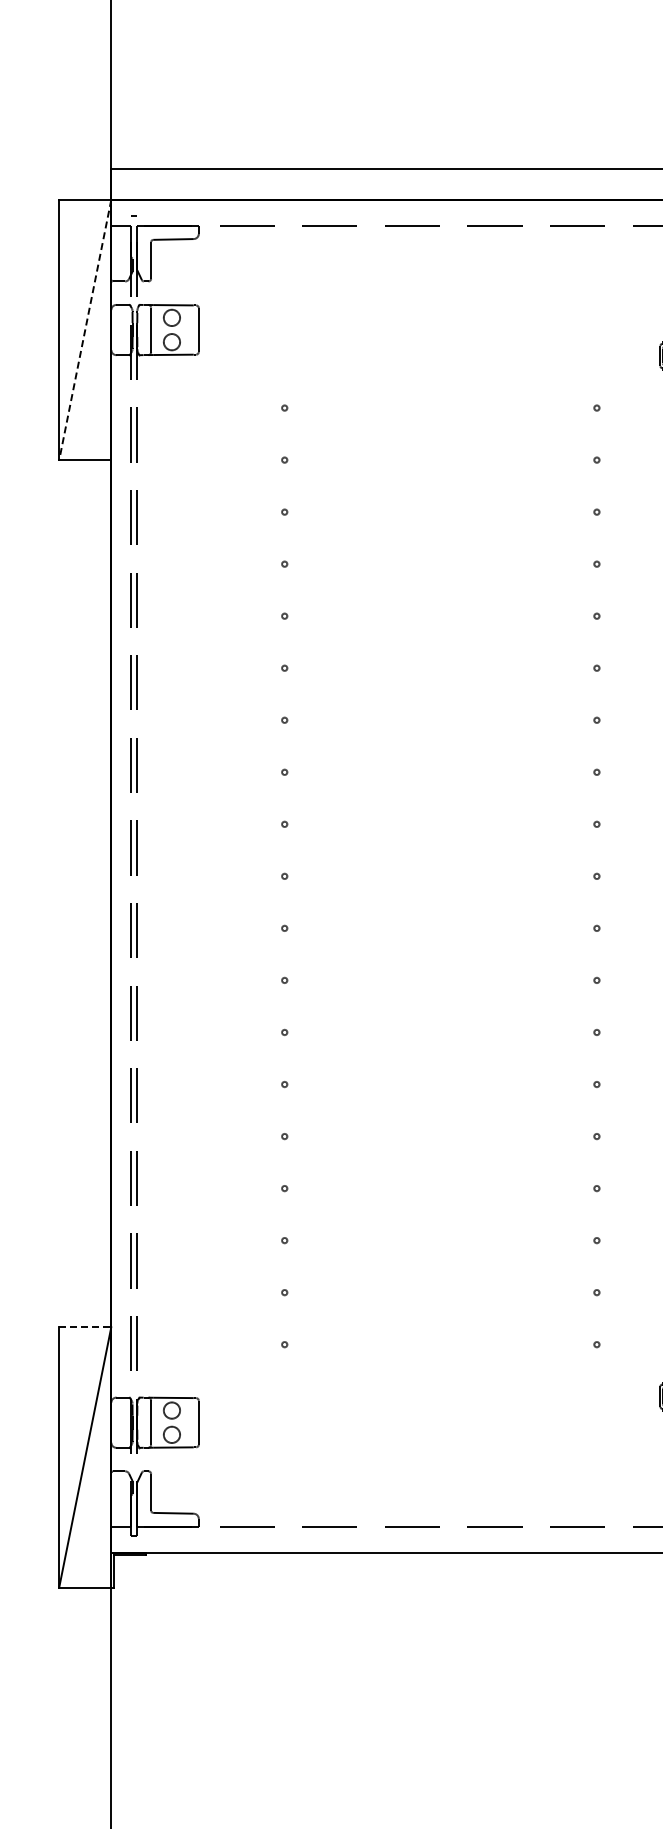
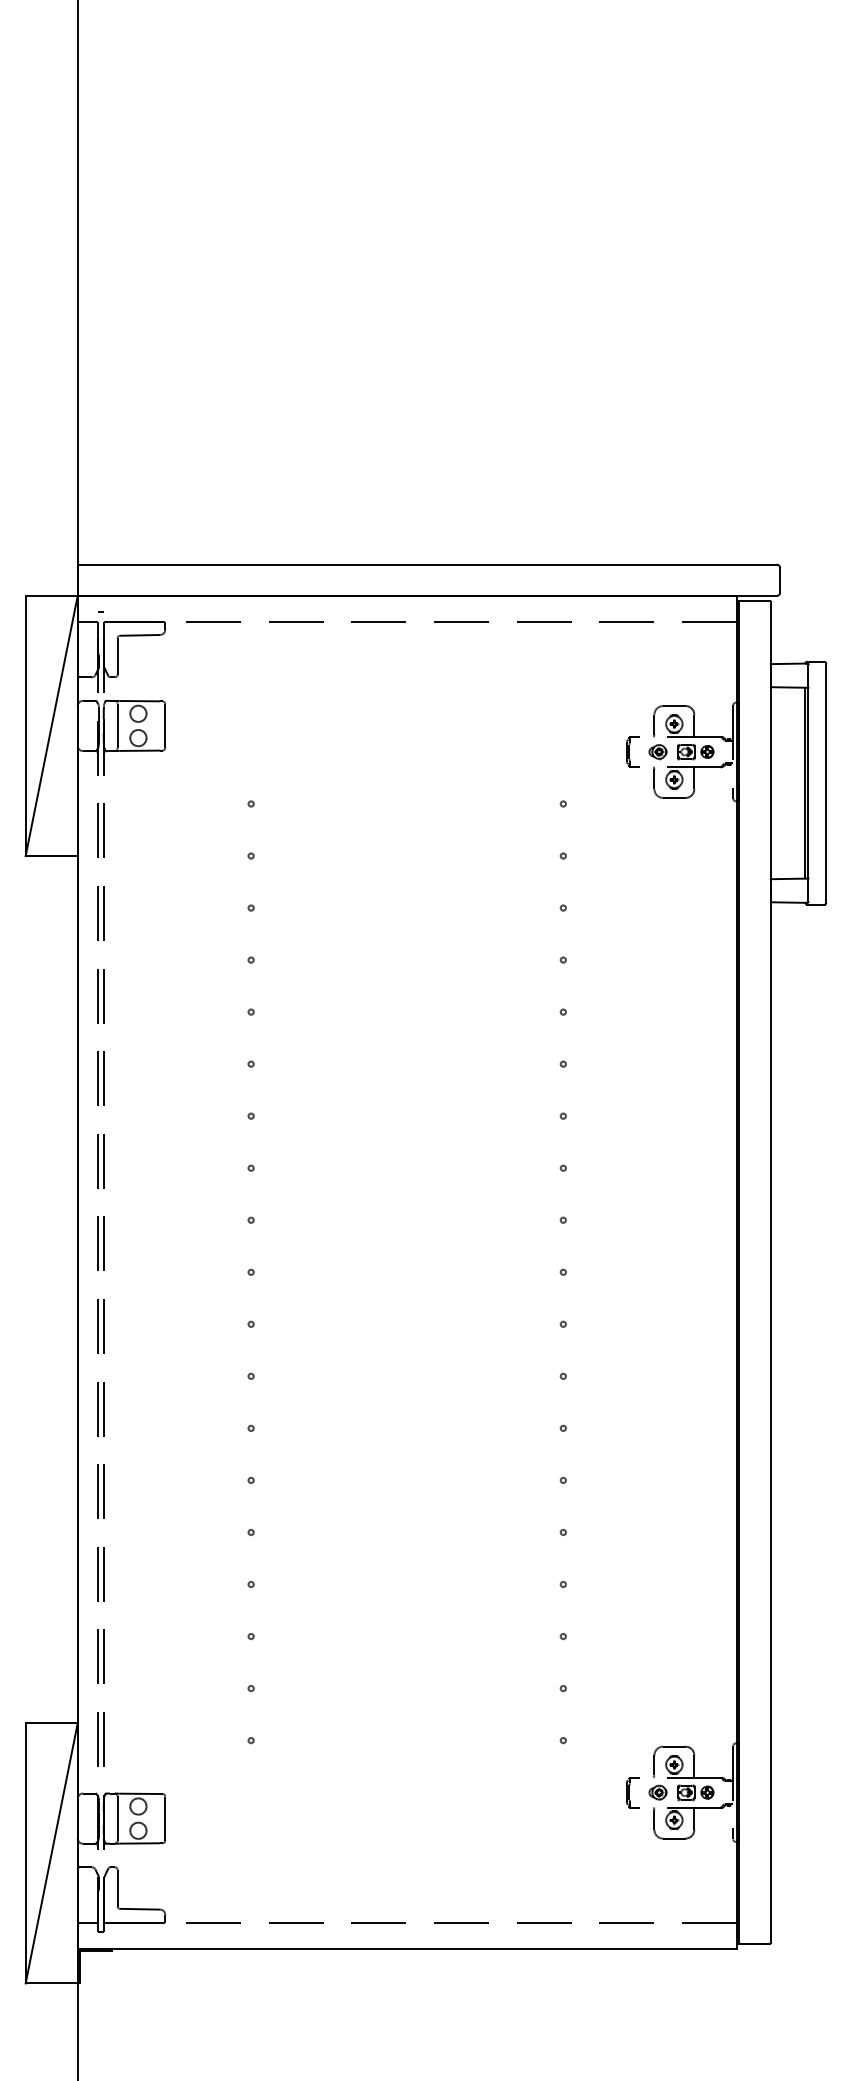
line: (85, 329) -> (51, 725), dashed -> solid
line: (86, 1327) -> (52, 1723), dashed -> solid

